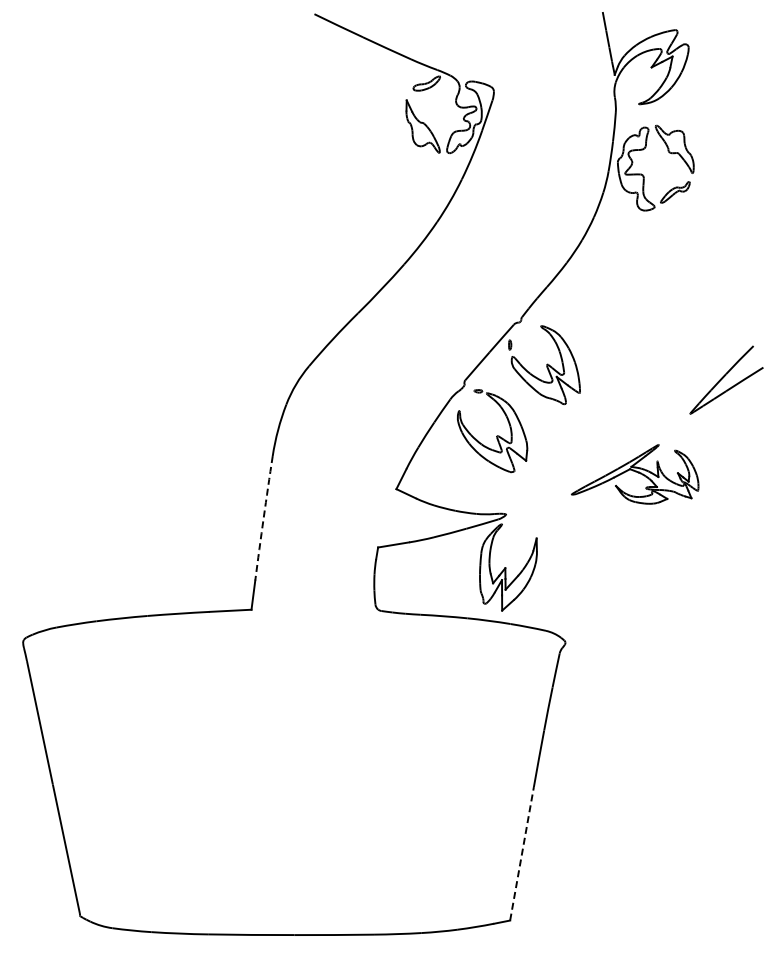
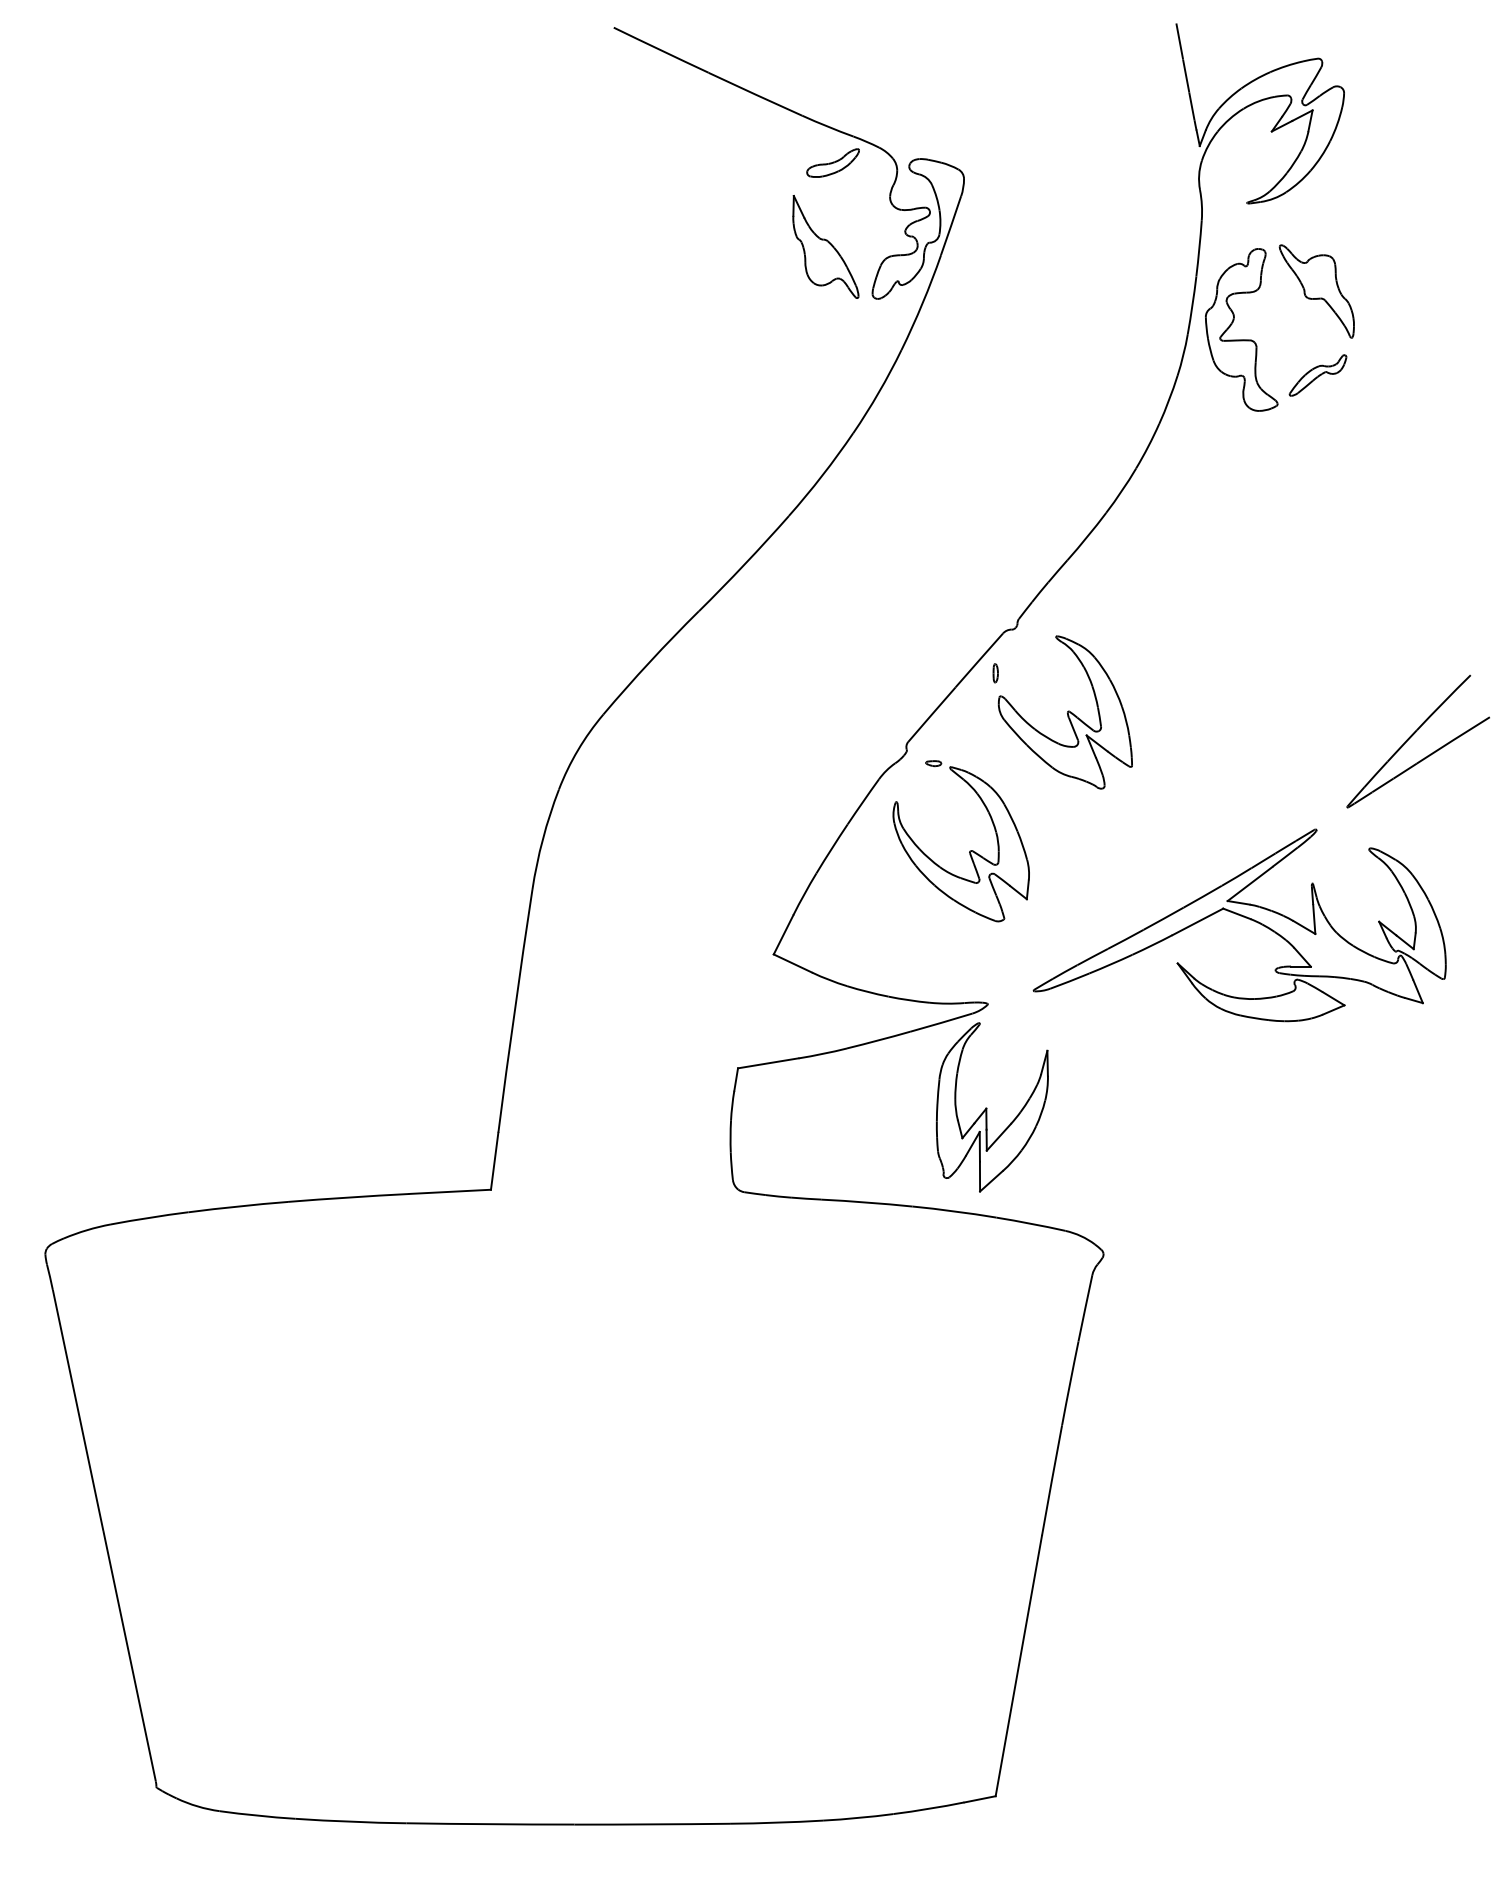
part: (634, 474) -> (1238, 925), size x1.67
arc: (263, 518) -> (514, 1011), dashed -> solid
line: (522, 853) -> (1019, 1665), dashed -> solid

